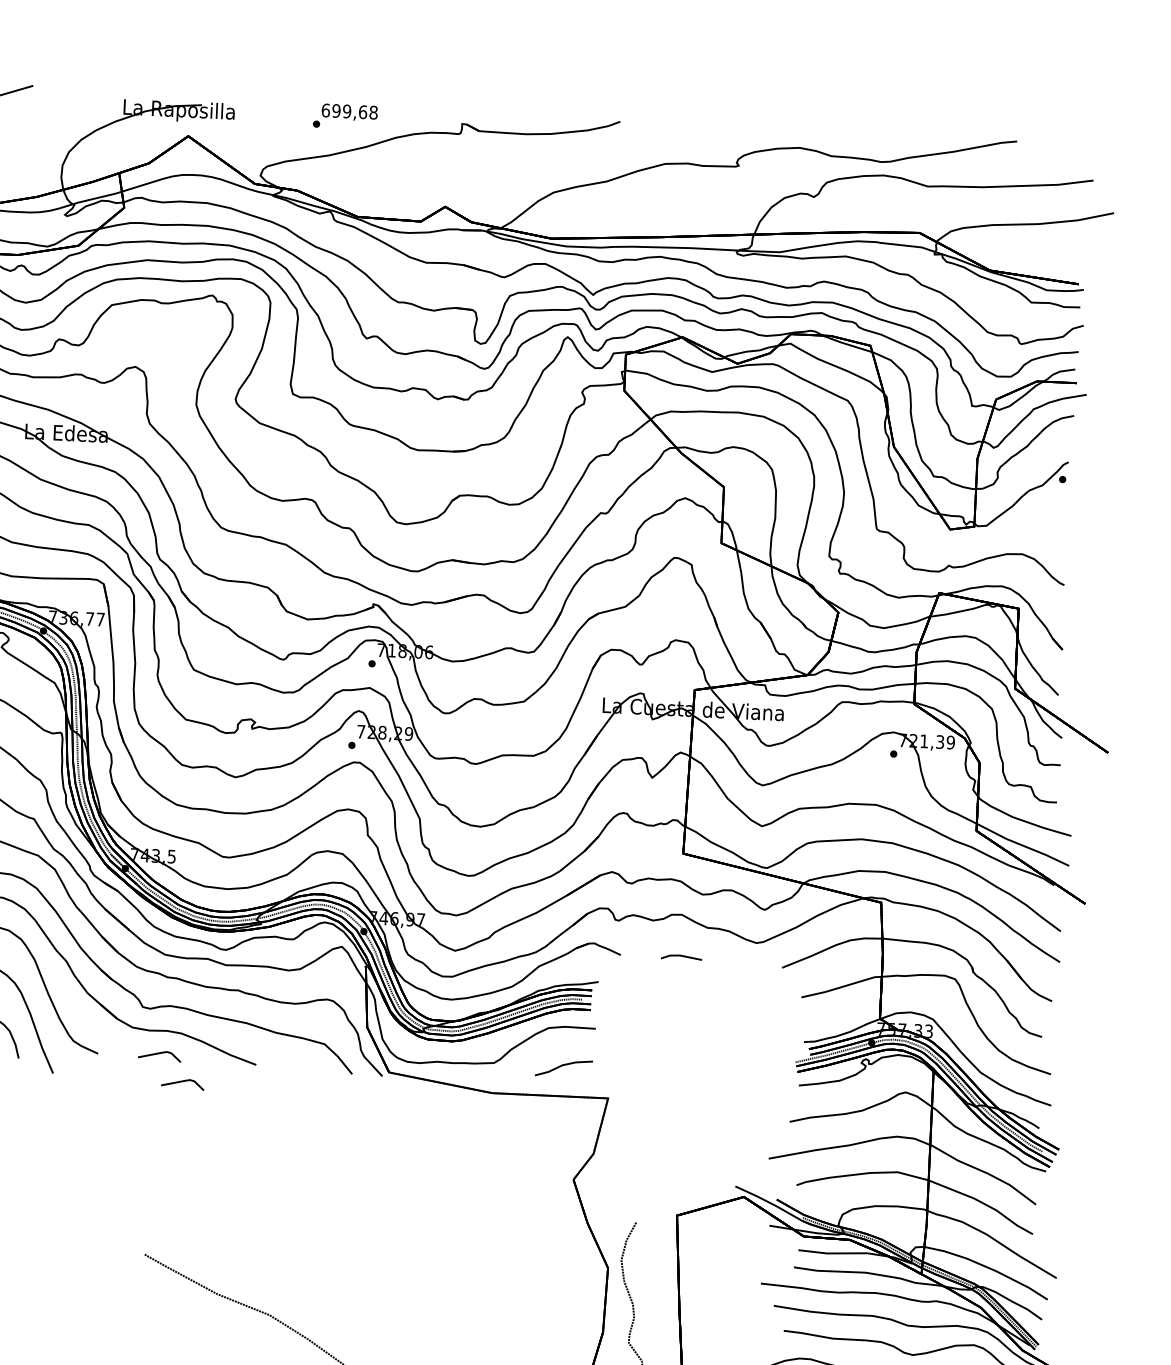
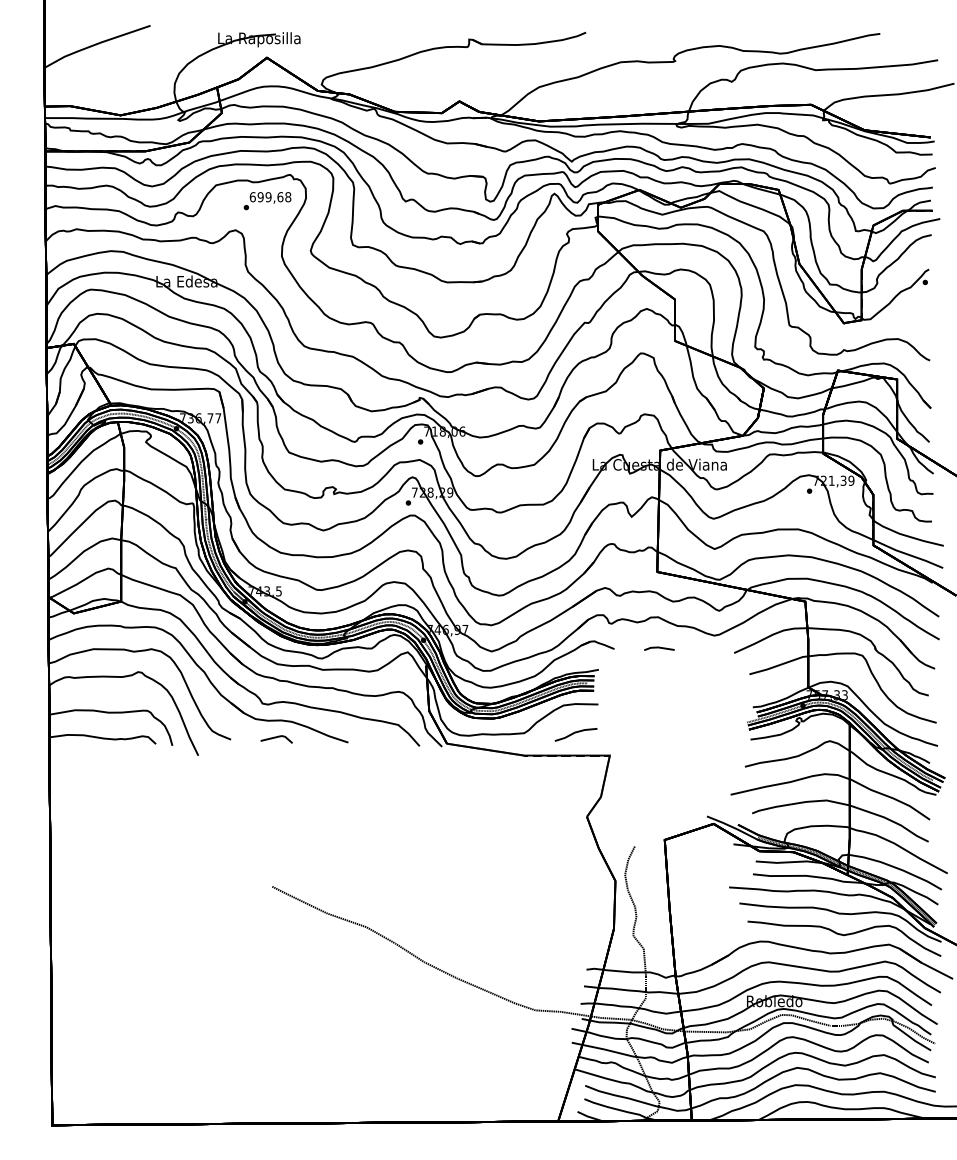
text: (345, 117) -> (267, 201), moved
part: (182, 1084) -> (294, 759), removed

